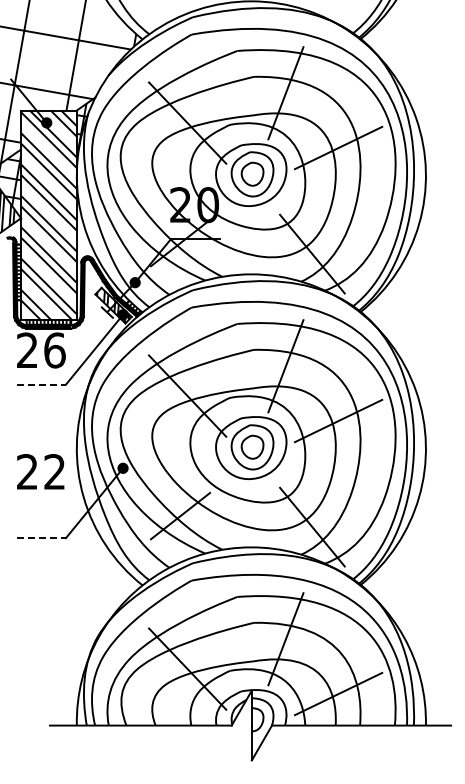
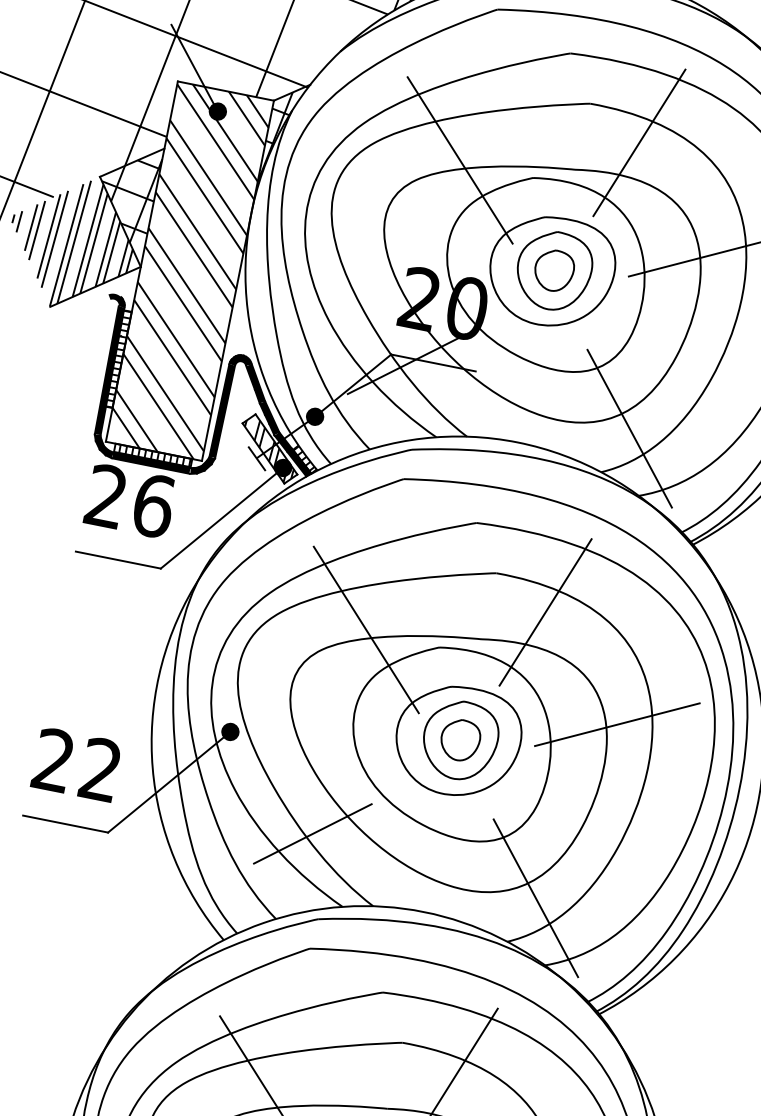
line: (41, 384) -> (118, 559), dashed -> solid
text: (40, 471) -> (76, 764), moved
line: (41, 538) -> (66, 824), dashed -> solid

